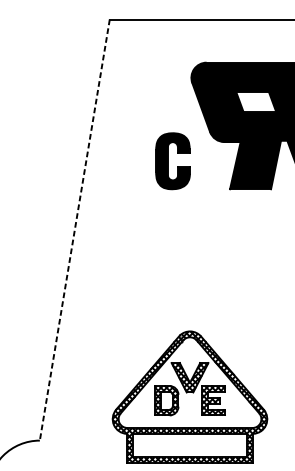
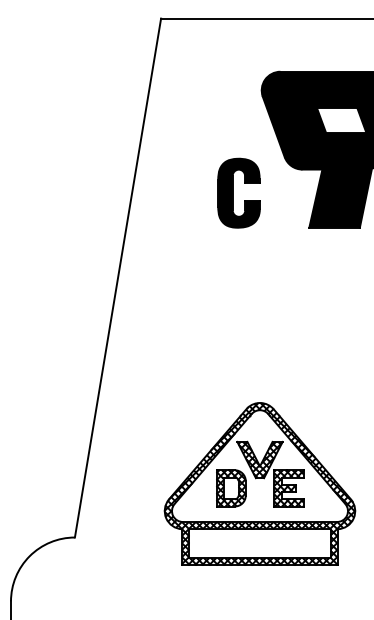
line: (74, 230) -> (117, 278), dashed -> solid

